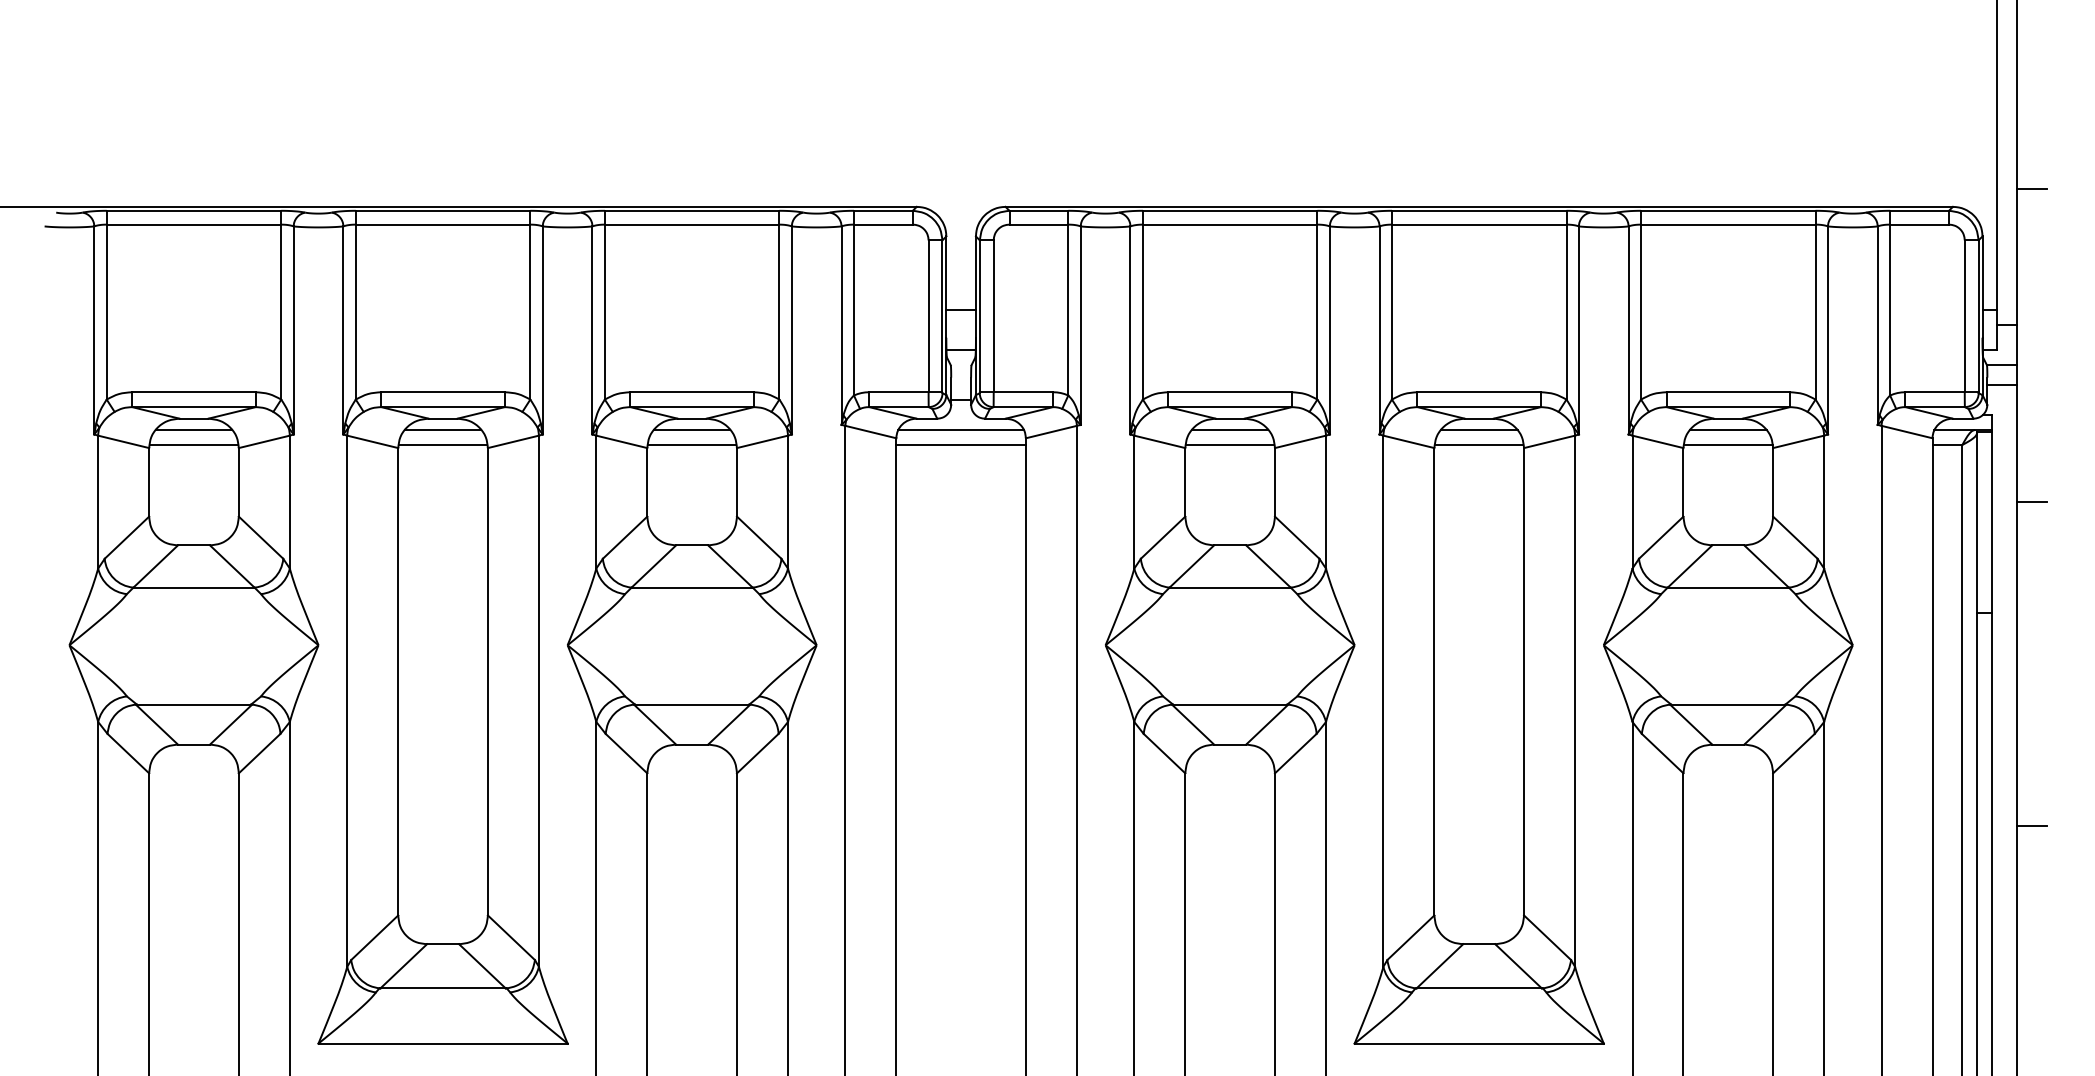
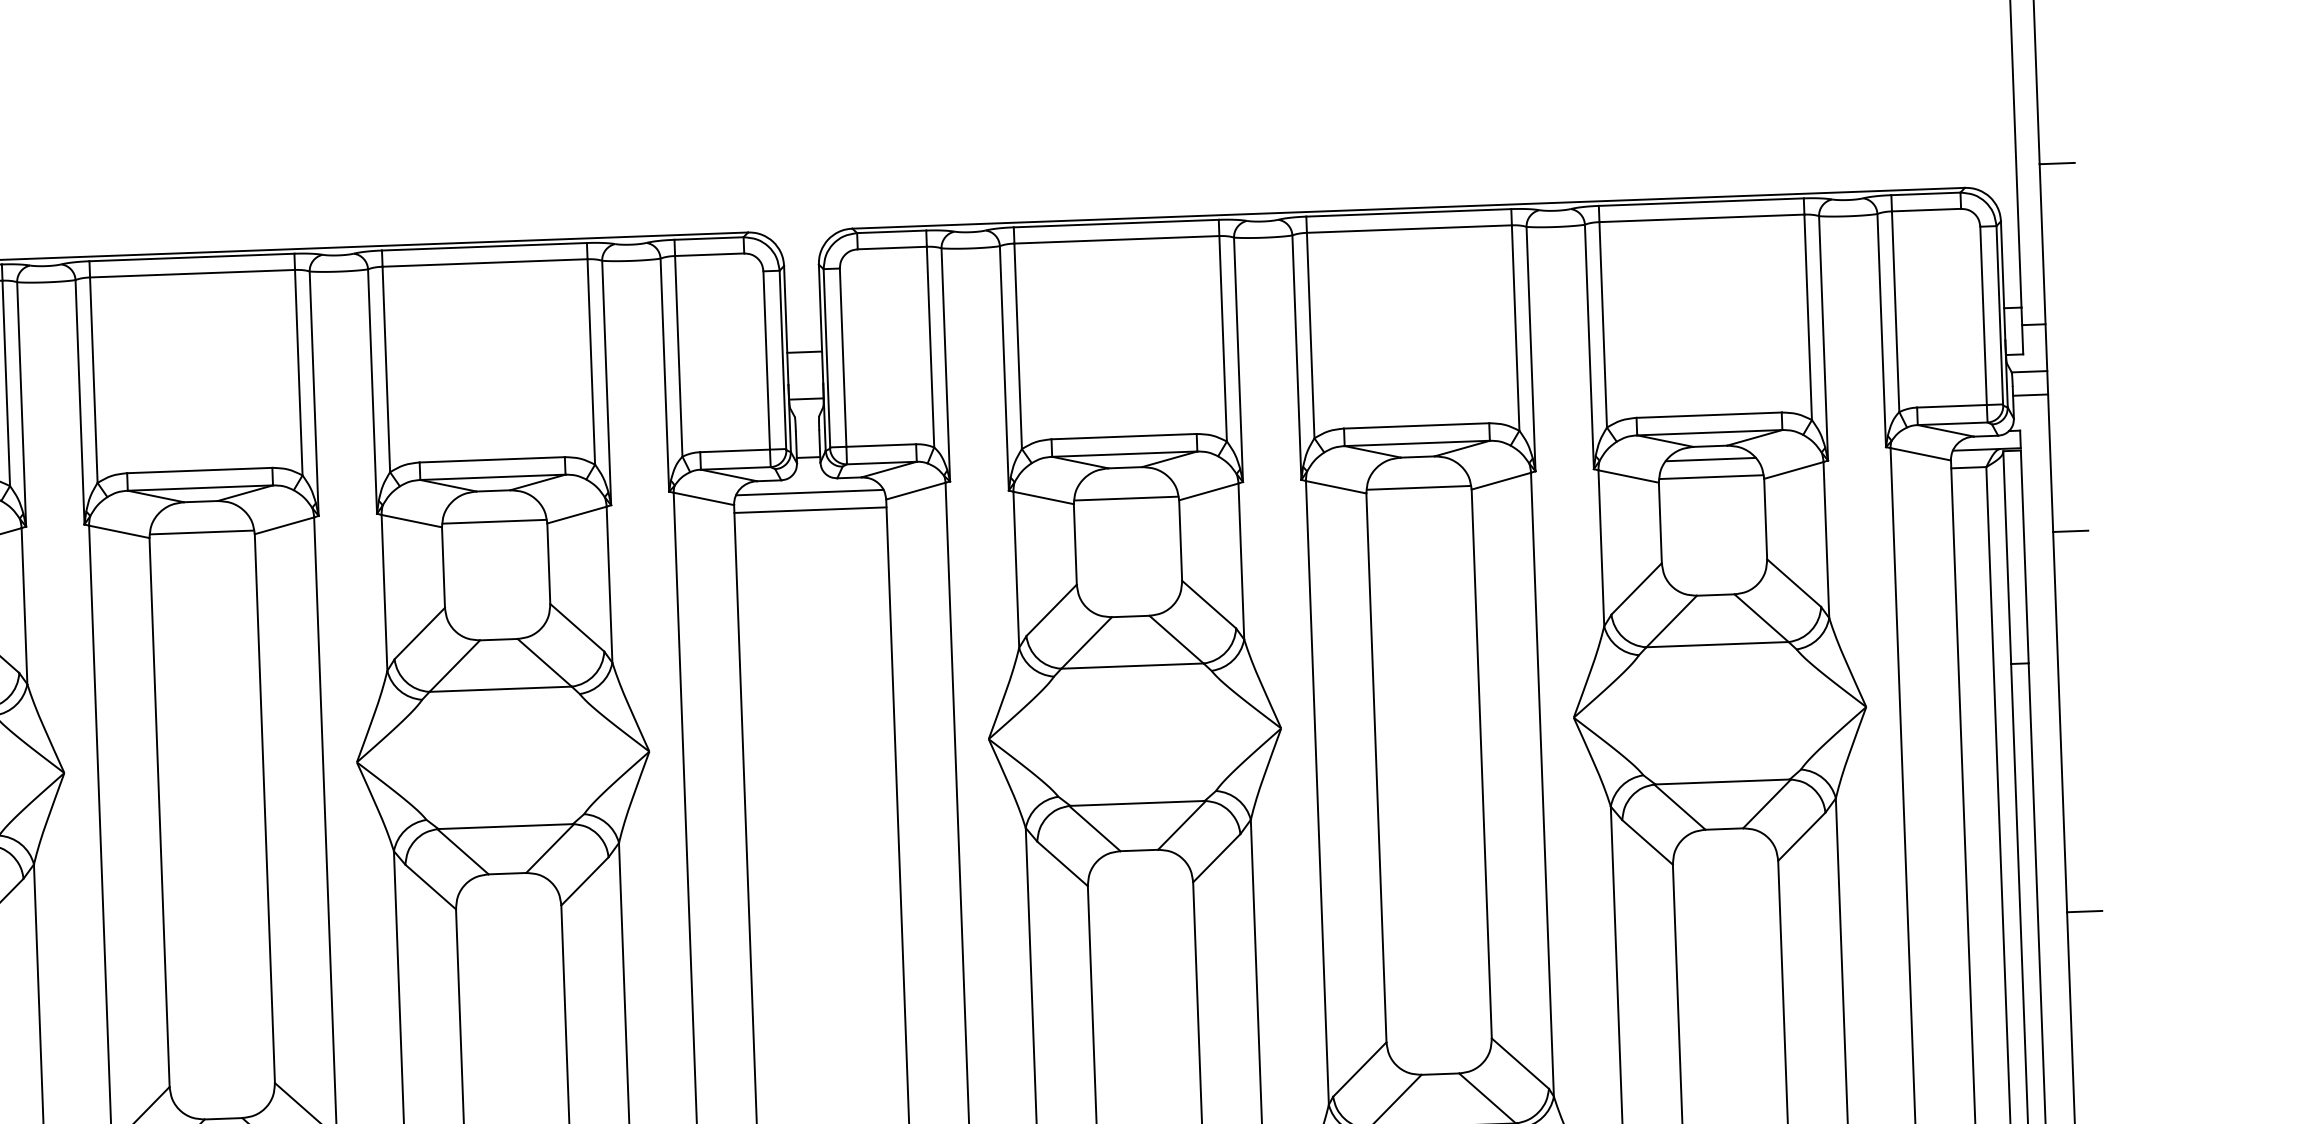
line: (442, 430) -> (200, 515), removed
line: (691, 430) -> (493, 504), removed
line: (1229, 430) -> (1124, 481), removed
line: (1478, 430) -> (1417, 470), removed

